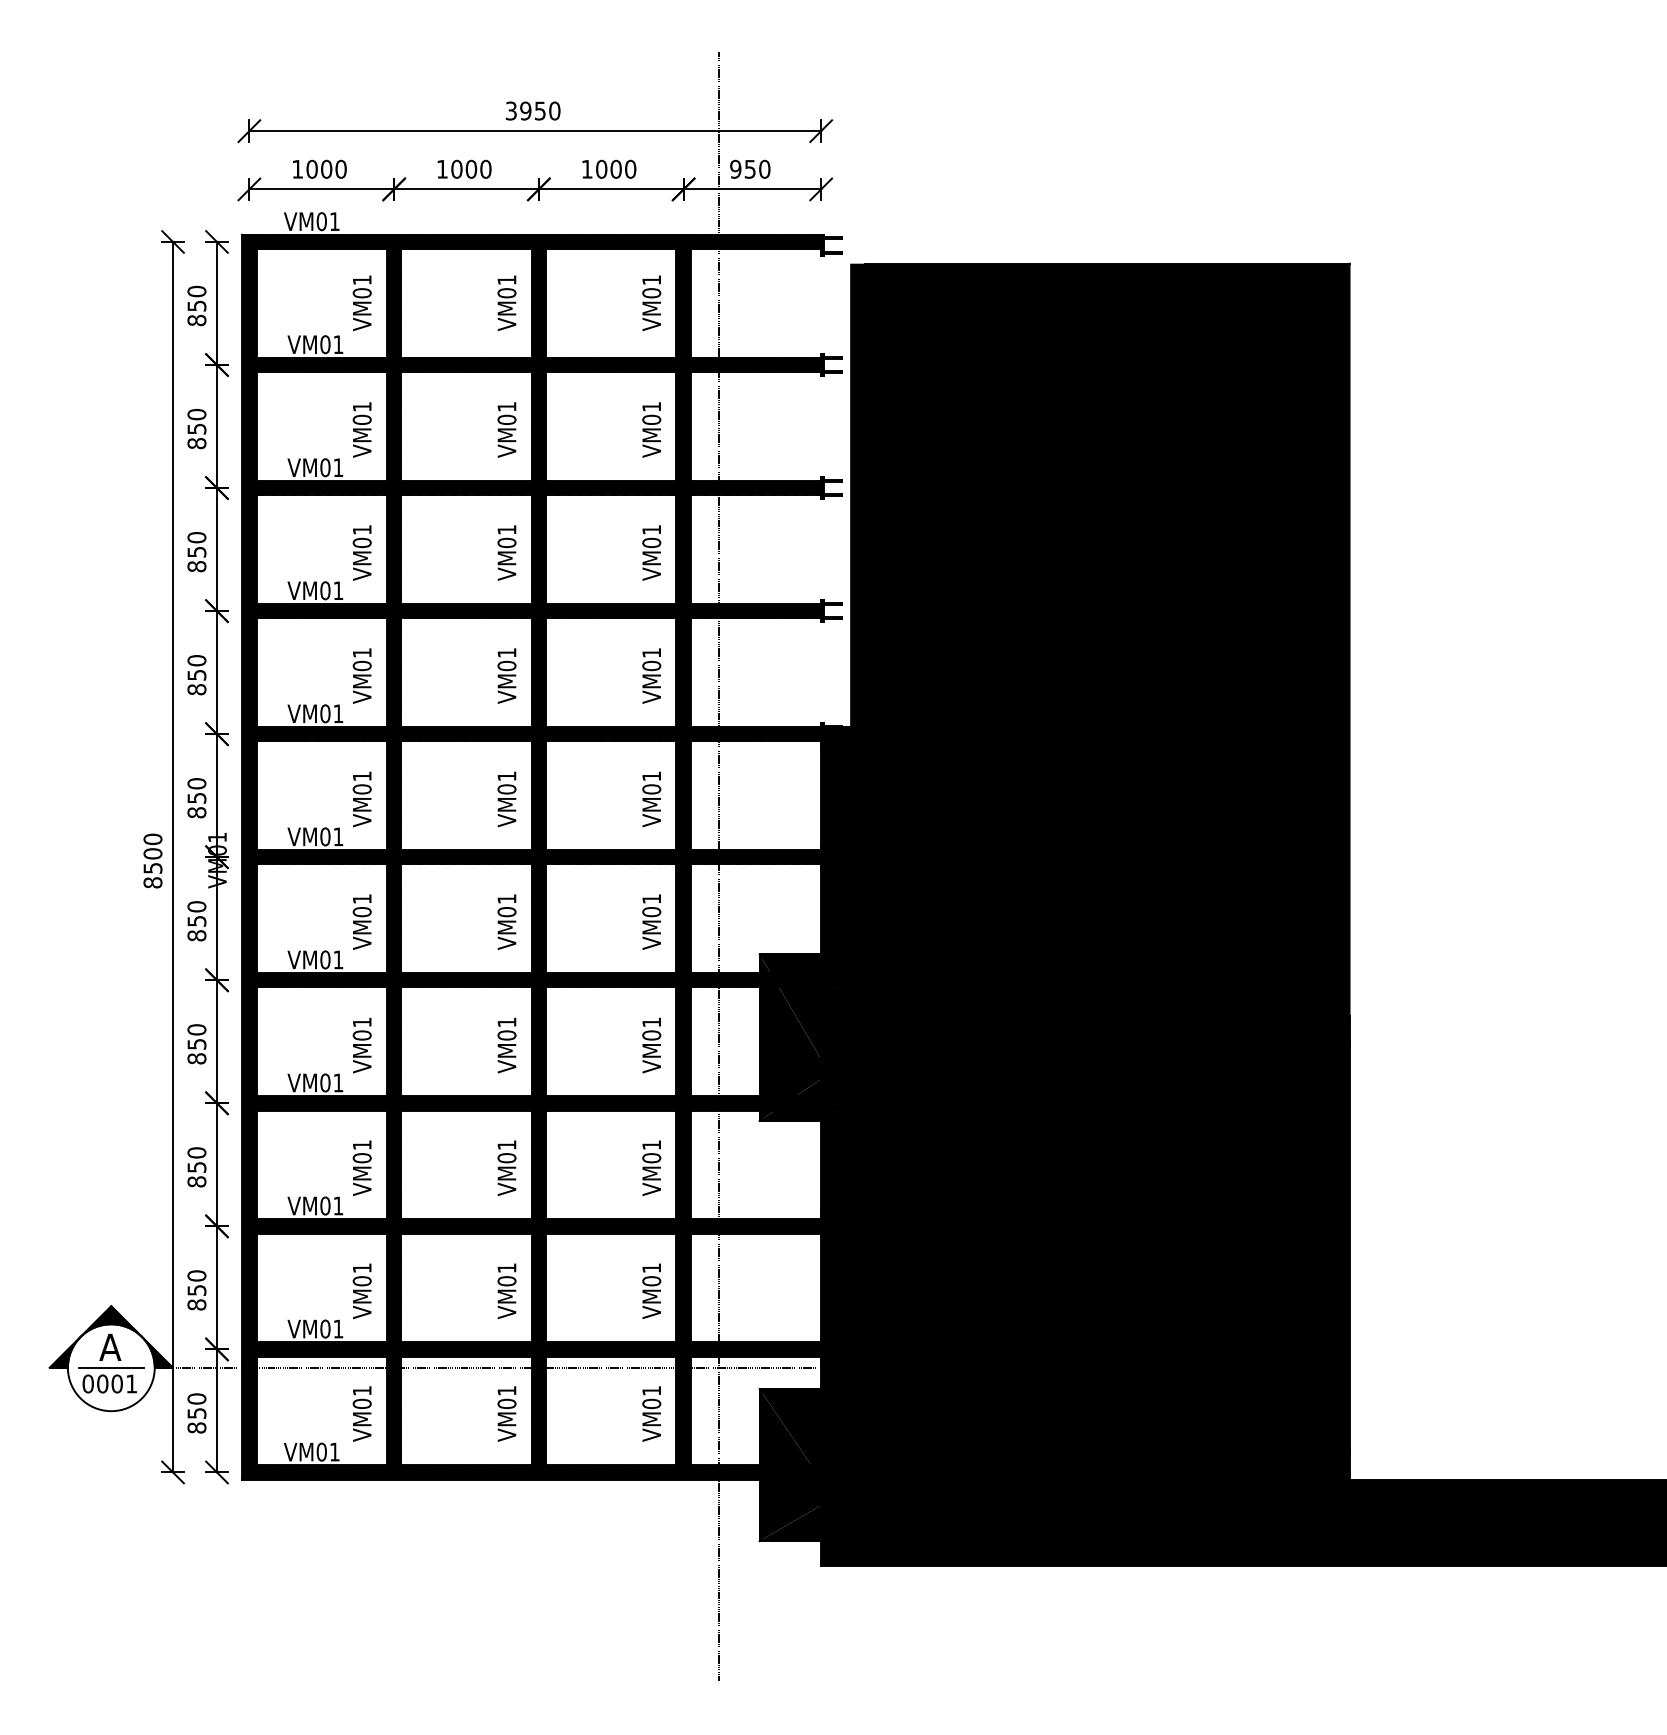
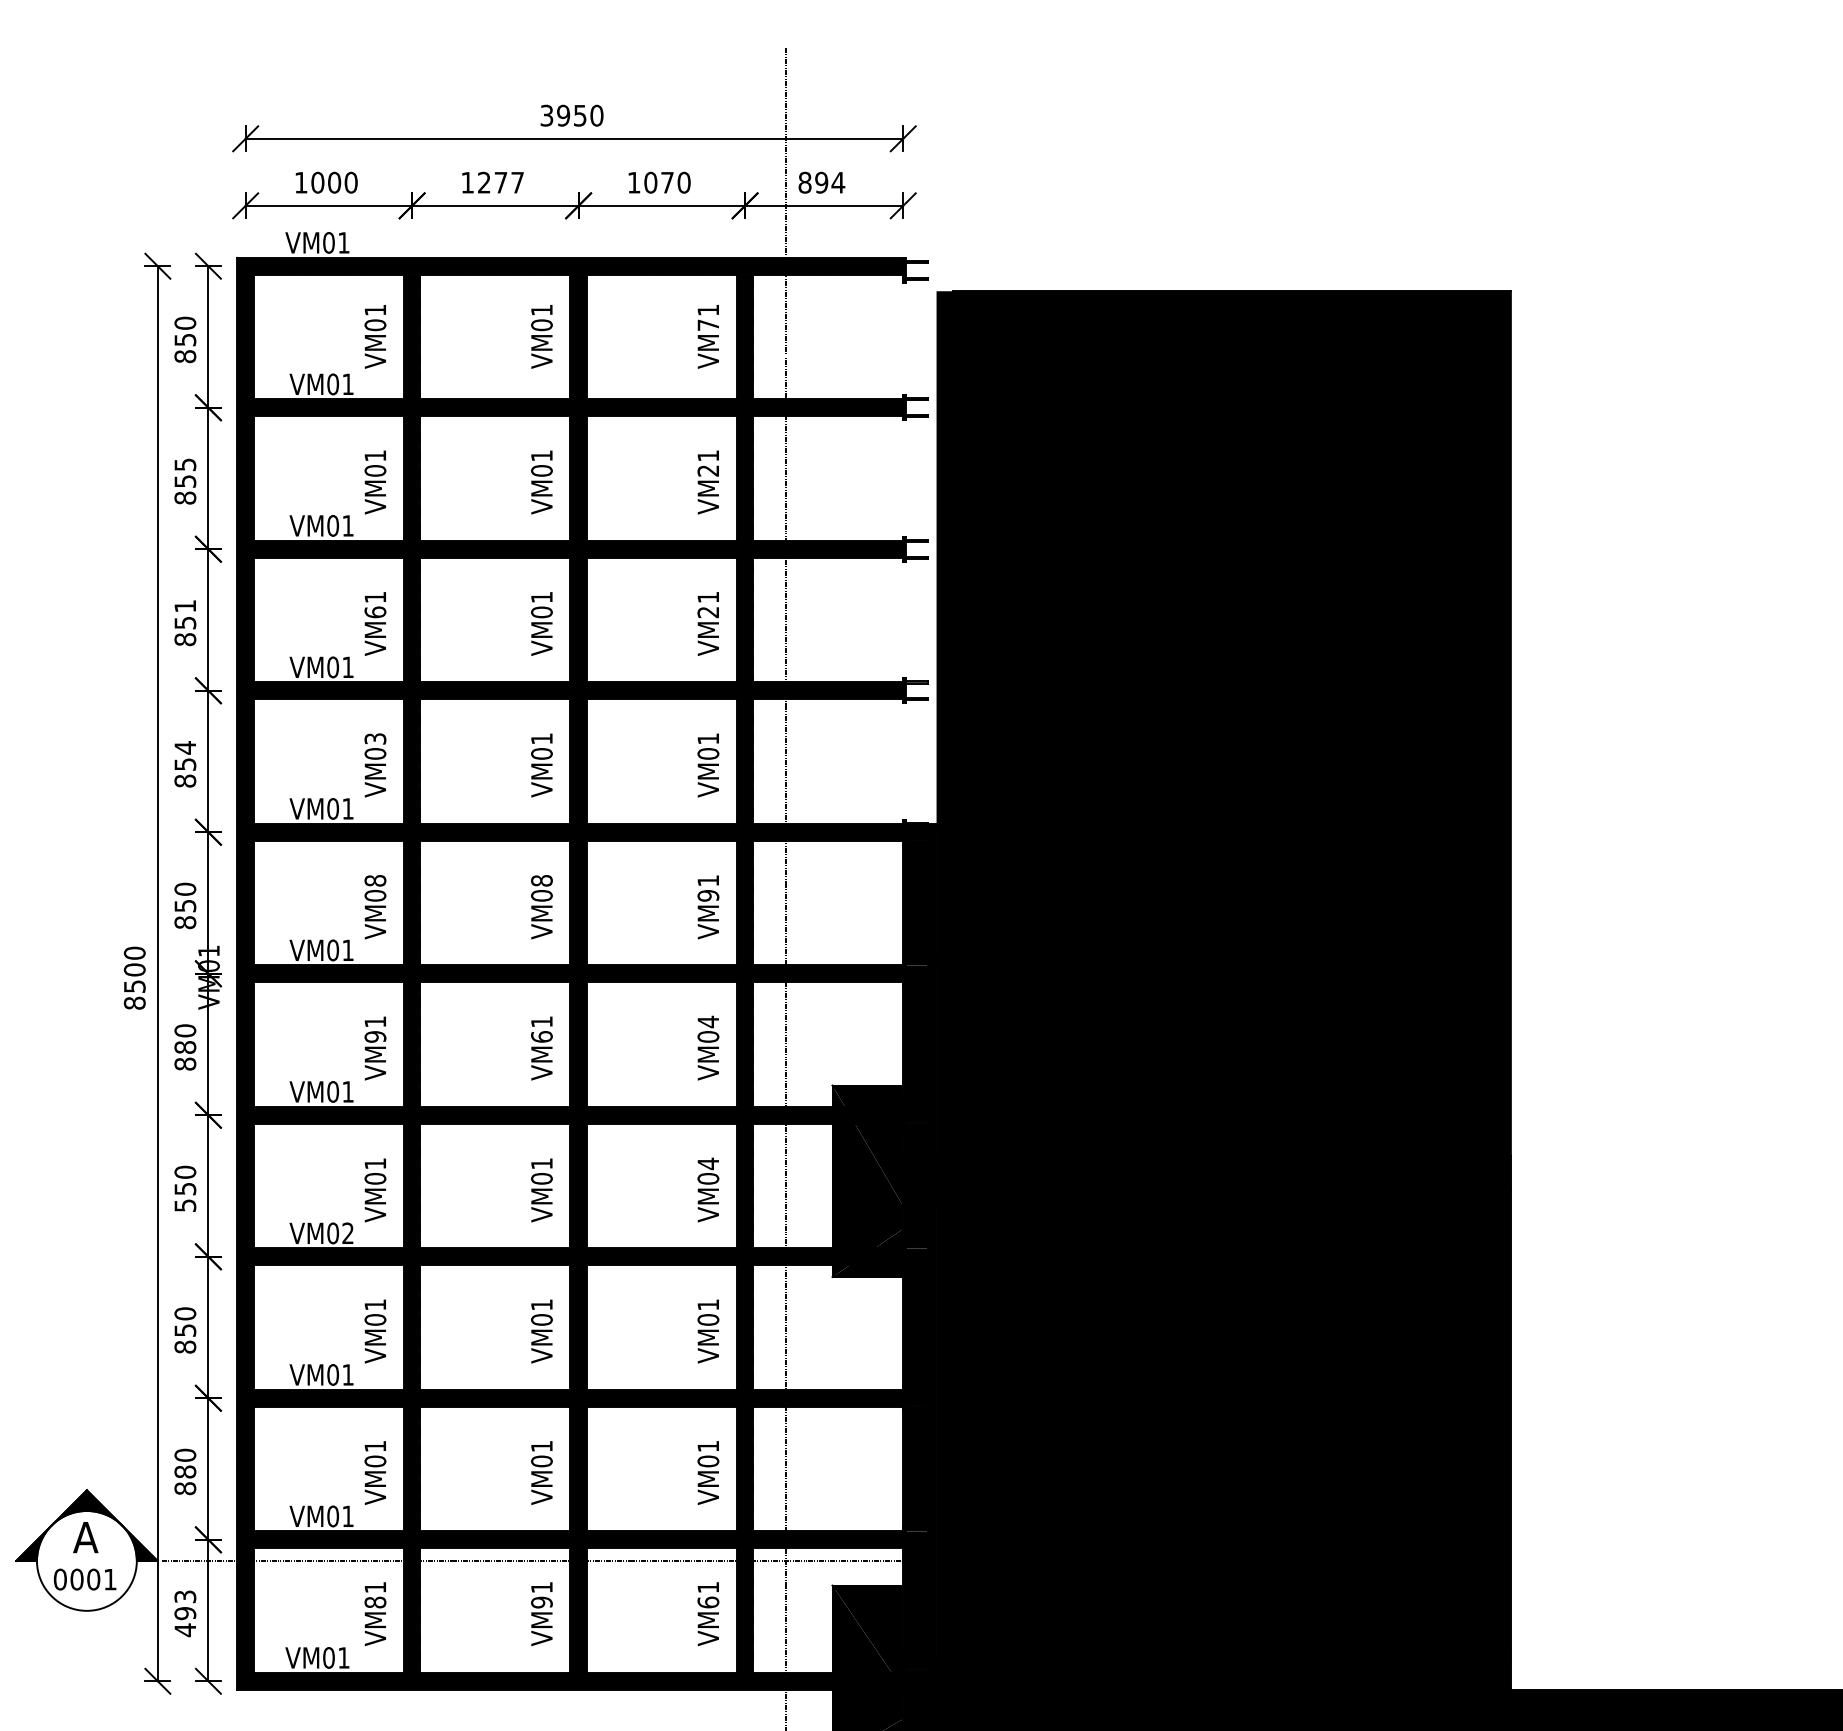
text: (471, 168) -> (501, 181), 1000 -> 1277
text: (615, 168) -> (666, 181), 1000 -> 1070
text: (750, 168) -> (821, 181), 950 -> 894
text: (651, 293) -> (708, 325), VM01 -> VM71
text: (196, 414) -> (184, 464), 850 -> 855
text: (651, 419) -> (708, 470), VM01 -> VM21
text: (196, 537) -> (184, 606), 850 -> 851
text: (361, 542) -> (374, 611), VM01 -> VM61
text: (651, 542) -> (708, 611), VM01 -> VM21
text: (361, 652) -> (374, 738), VM01 -> VM03
text: (196, 660) -> (184, 747), 850 -> 854
text: (361, 776) -> (374, 880), VM01 -> VM08
text: (506, 776) -> (541, 880), VM01 -> VM08
text: (651, 789) -> (708, 895), VM01 -> VM91
text: (651, 898) -> (708, 1021), VM01 -> VM04
text: (506, 911) -> (541, 1036), VM01 -> VM61
text: (362, 912) -> (375, 1037), VM01 -> VM91
text: (196, 920) -> (184, 1046), 850 -> 880
text: (651, 1022) -> (708, 1163), VM01 -> VM04
text: (196, 1058) -> (184, 1205), 850 -> 550
text: (338, 1082) -> (348, 1232), VM01 -> VM02
text: (196, 1290) -> (184, 1472), 850 -> 880
line: (110, 1367) -> (85, 1560), removed
text: (362, 1403) -> (375, 1602), VM01 -> VM81
text: (506, 1403) -> (541, 1602), VM01 -> VM91
text: (651, 1403) -> (708, 1602), VM01 -> VM61
text: (196, 1413) -> (184, 1613), 850 -> 493

